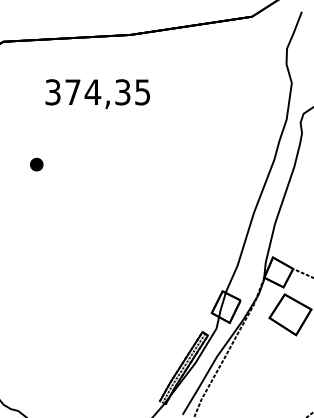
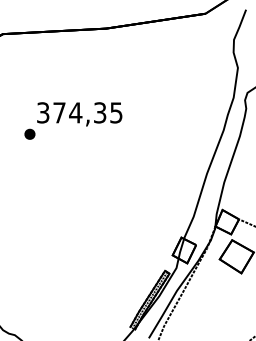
text: (97, 93) -> (79, 113), moved

